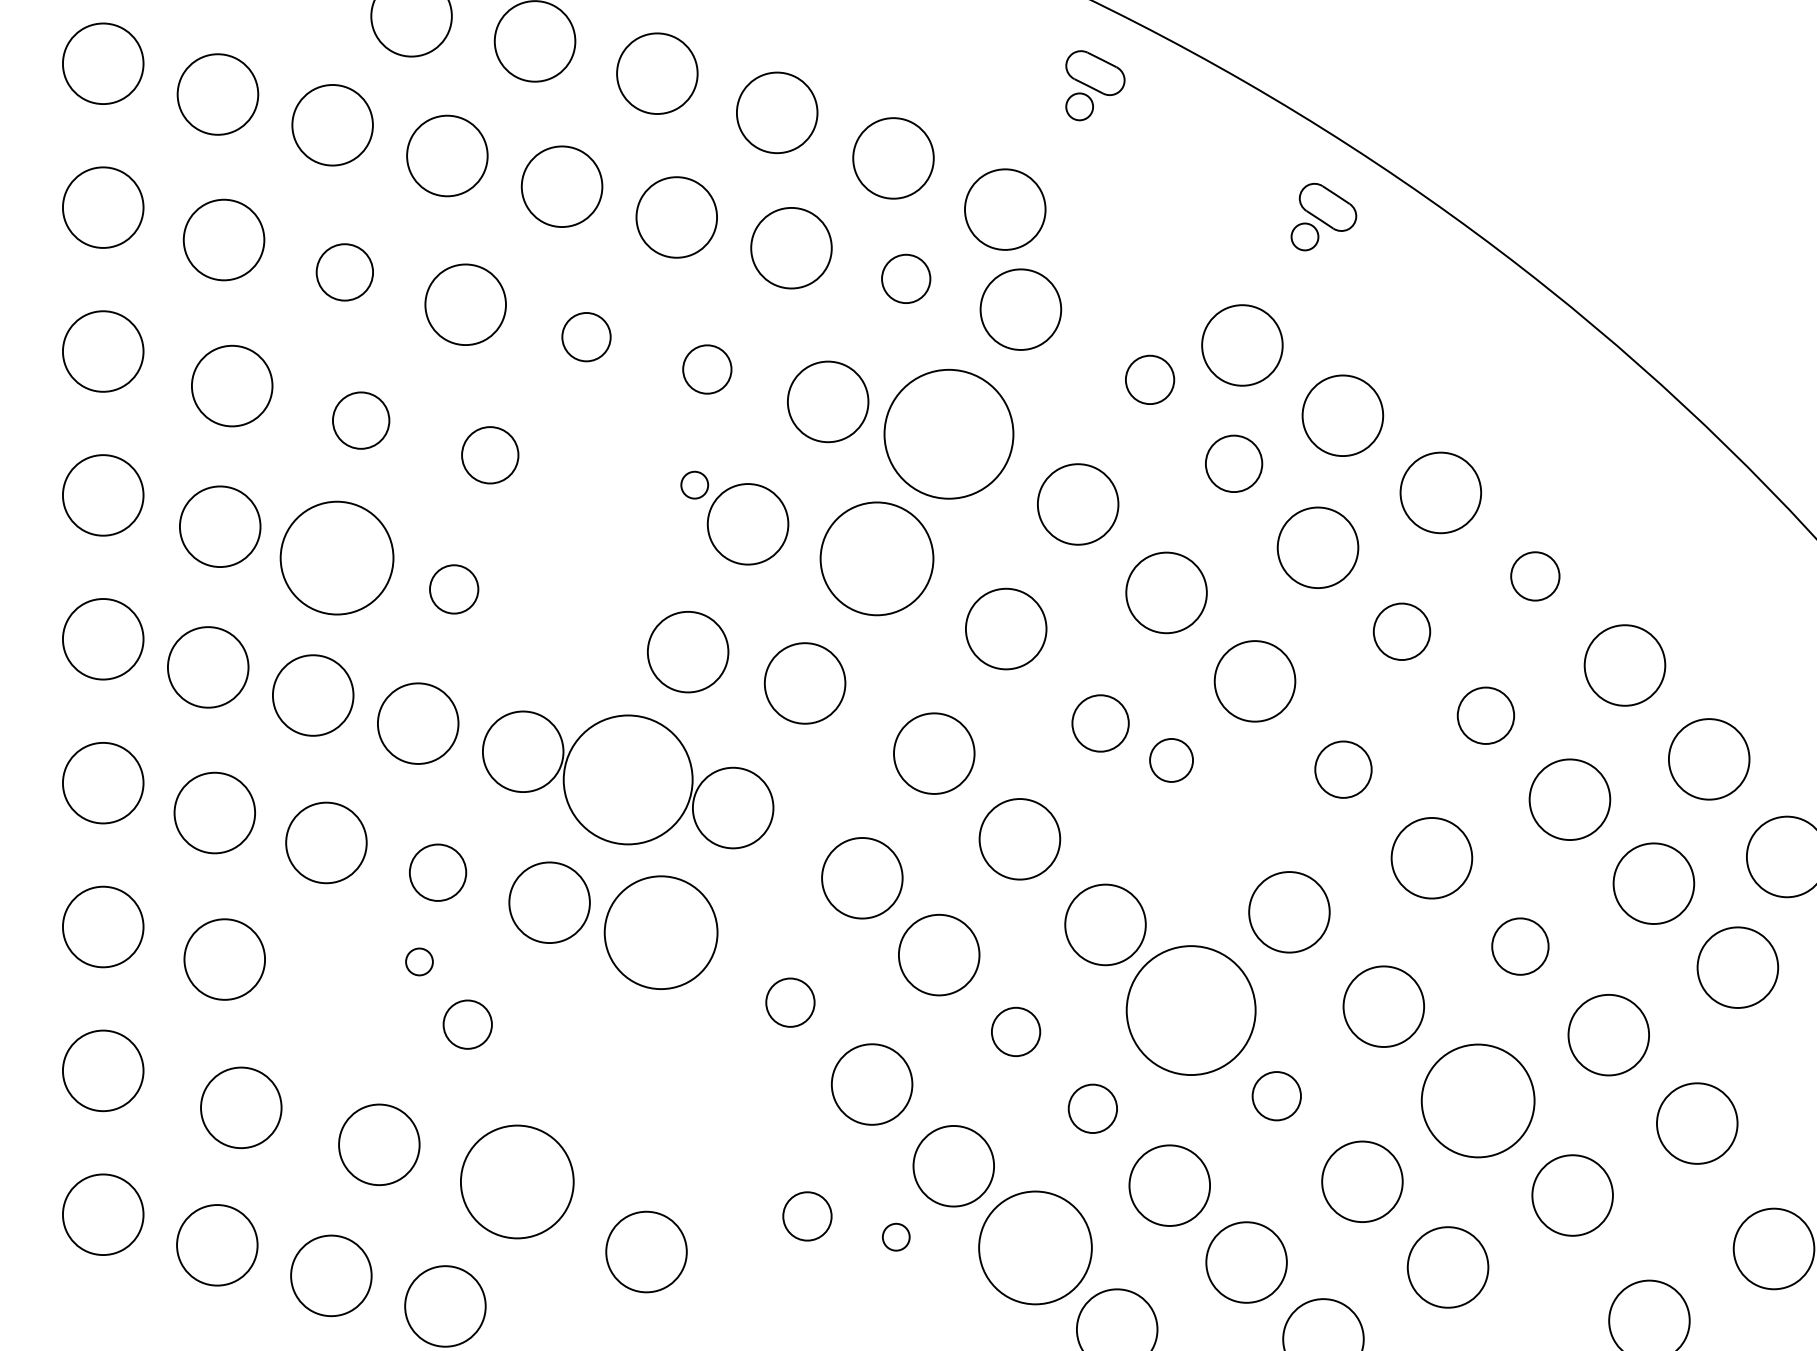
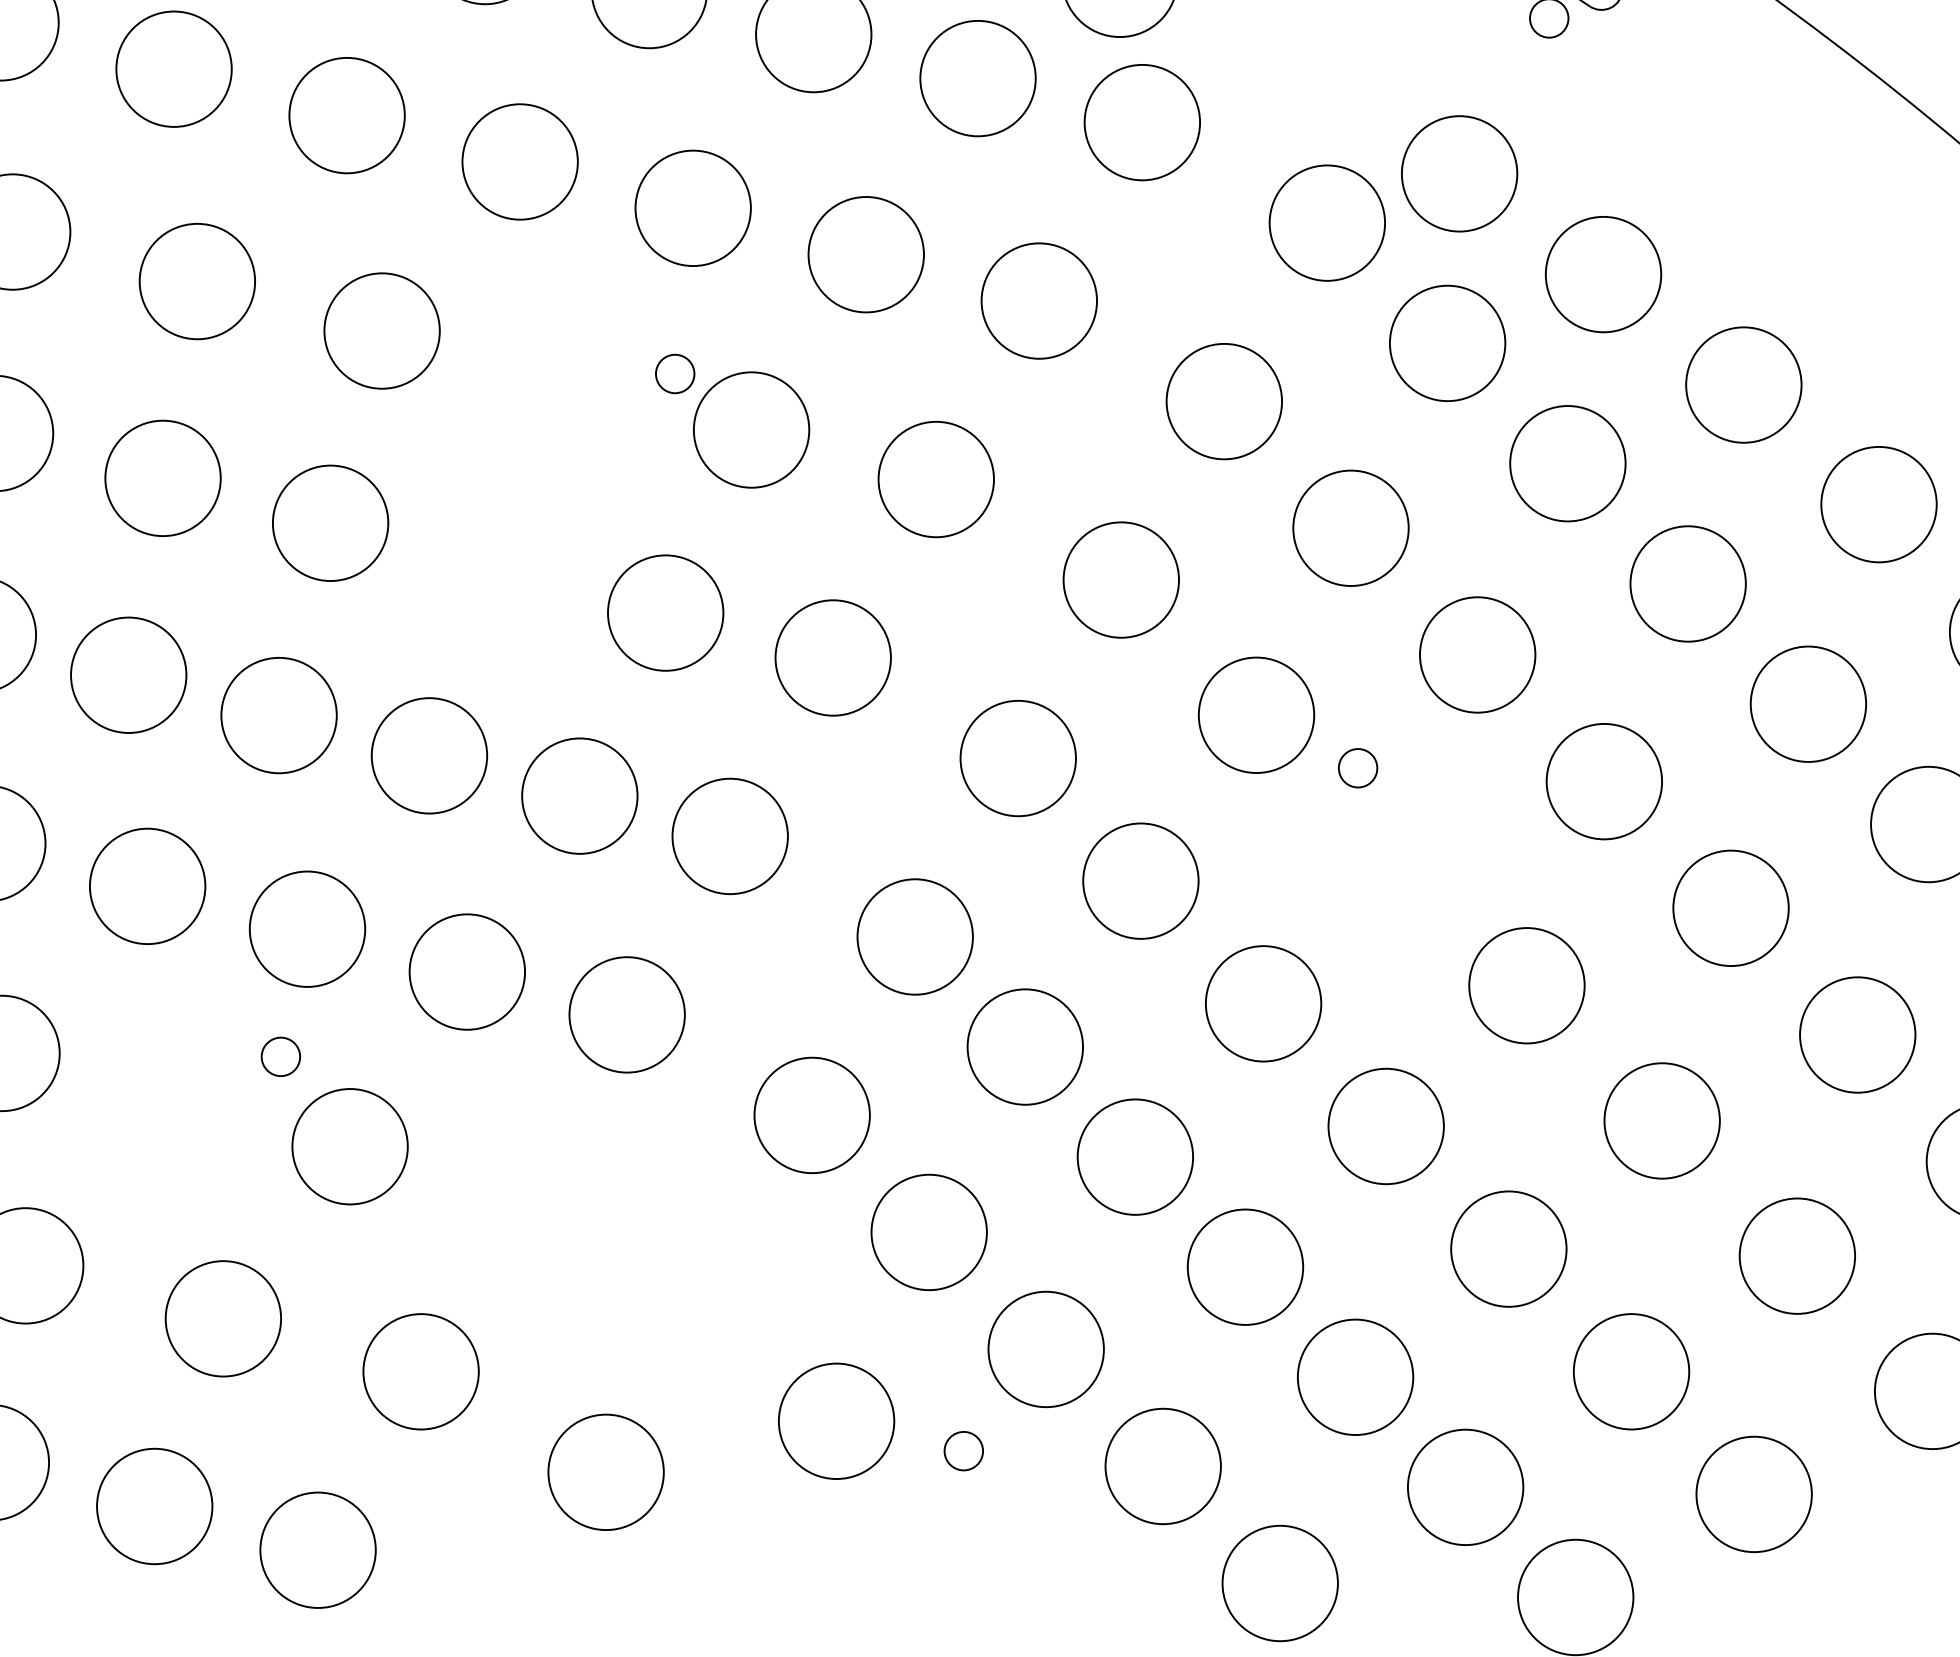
circle: (344, 272) -> (173, 69), size x1.43
circle: (905, 278) -> (977, 77), size x1.67
circle: (586, 336) -> (520, 161), size x1.67
circle: (707, 369) -> (693, 208), size x1.67
circle: (1149, 379) -> (1326, 222), size x1.67
circle: (360, 420) -> (196, 281), size x1.43
circle: (948, 434) -> (1038, 301), size x0.62
circle: (490, 455) -> (382, 331), size x1.43
circle: (1233, 463) -> (1446, 342), size x1.43
circle: (337, 557) -> (163, 477), size x0.71
circle: (876, 558) -> (935, 478), size x0.71
circle: (1535, 576) -> (1879, 504), size x1.67
circle: (453, 589) -> (329, 523), size x1.67
circle: (1401, 631) -> (1687, 583), size x1.43
circle: (1485, 715) -> (1807, 703), size x1.43
circle: (1100, 723) -> (1256, 715), size x1.43
circle: (1171, 760) -> (1358, 768), size x0.62
circle: (1343, 769) -> (1604, 781), size x1.43
circle: (627, 779) -> (578, 795), size x0.62
circle: (437, 872) -> (306, 928), size x1.43
circle: (661, 932) -> (627, 1014), size x0.71
circle: (1520, 946) -> (1857, 1034), size x1.43
circle: (790, 1002) -> (812, 1114), size x1.67
circle: (1190, 1010) -> (1385, 1126), size x0.62
circle: (467, 1024) -> (349, 1146), size x1.67
circle: (1015, 1031) -> (1134, 1156), size x1.67
circle: (1276, 1095) -> (1508, 1248), size x1.67
circle: (1478, 1101) -> (1797, 1256), size x0.71
circle: (1092, 1108) -> (1244, 1266), size x1.67
circle: (517, 1181) -> (421, 1371), size x0.71
circle: (807, 1216) -> (836, 1421), size x1.67
circle: (1035, 1247) -> (1163, 1465), size x0.71

